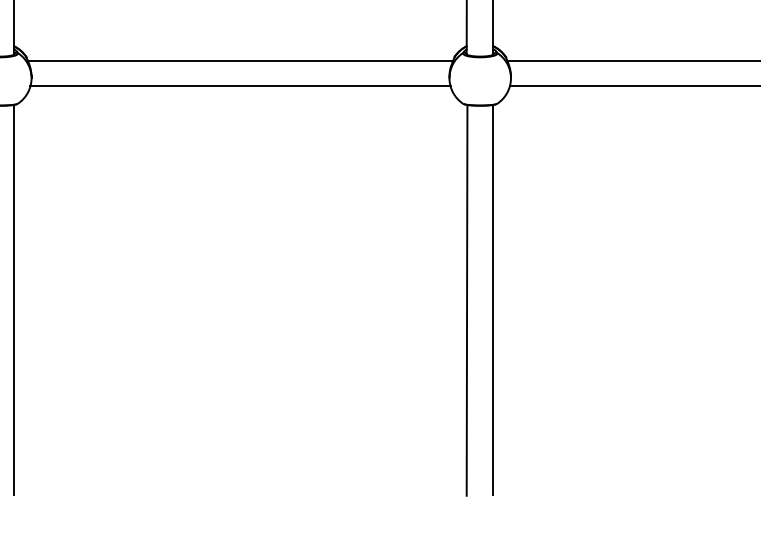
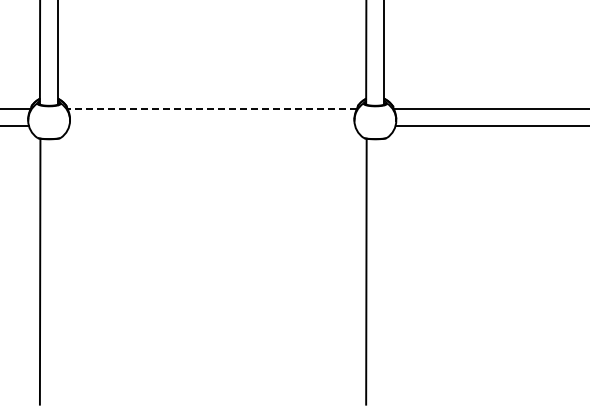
line: (240, 60) -> (212, 108), solid -> dashed
line: (240, 87) -> (212, 126), removed
line: (13, 298) -> (57, 270), removed
line: (493, 298) -> (384, 270), removed

